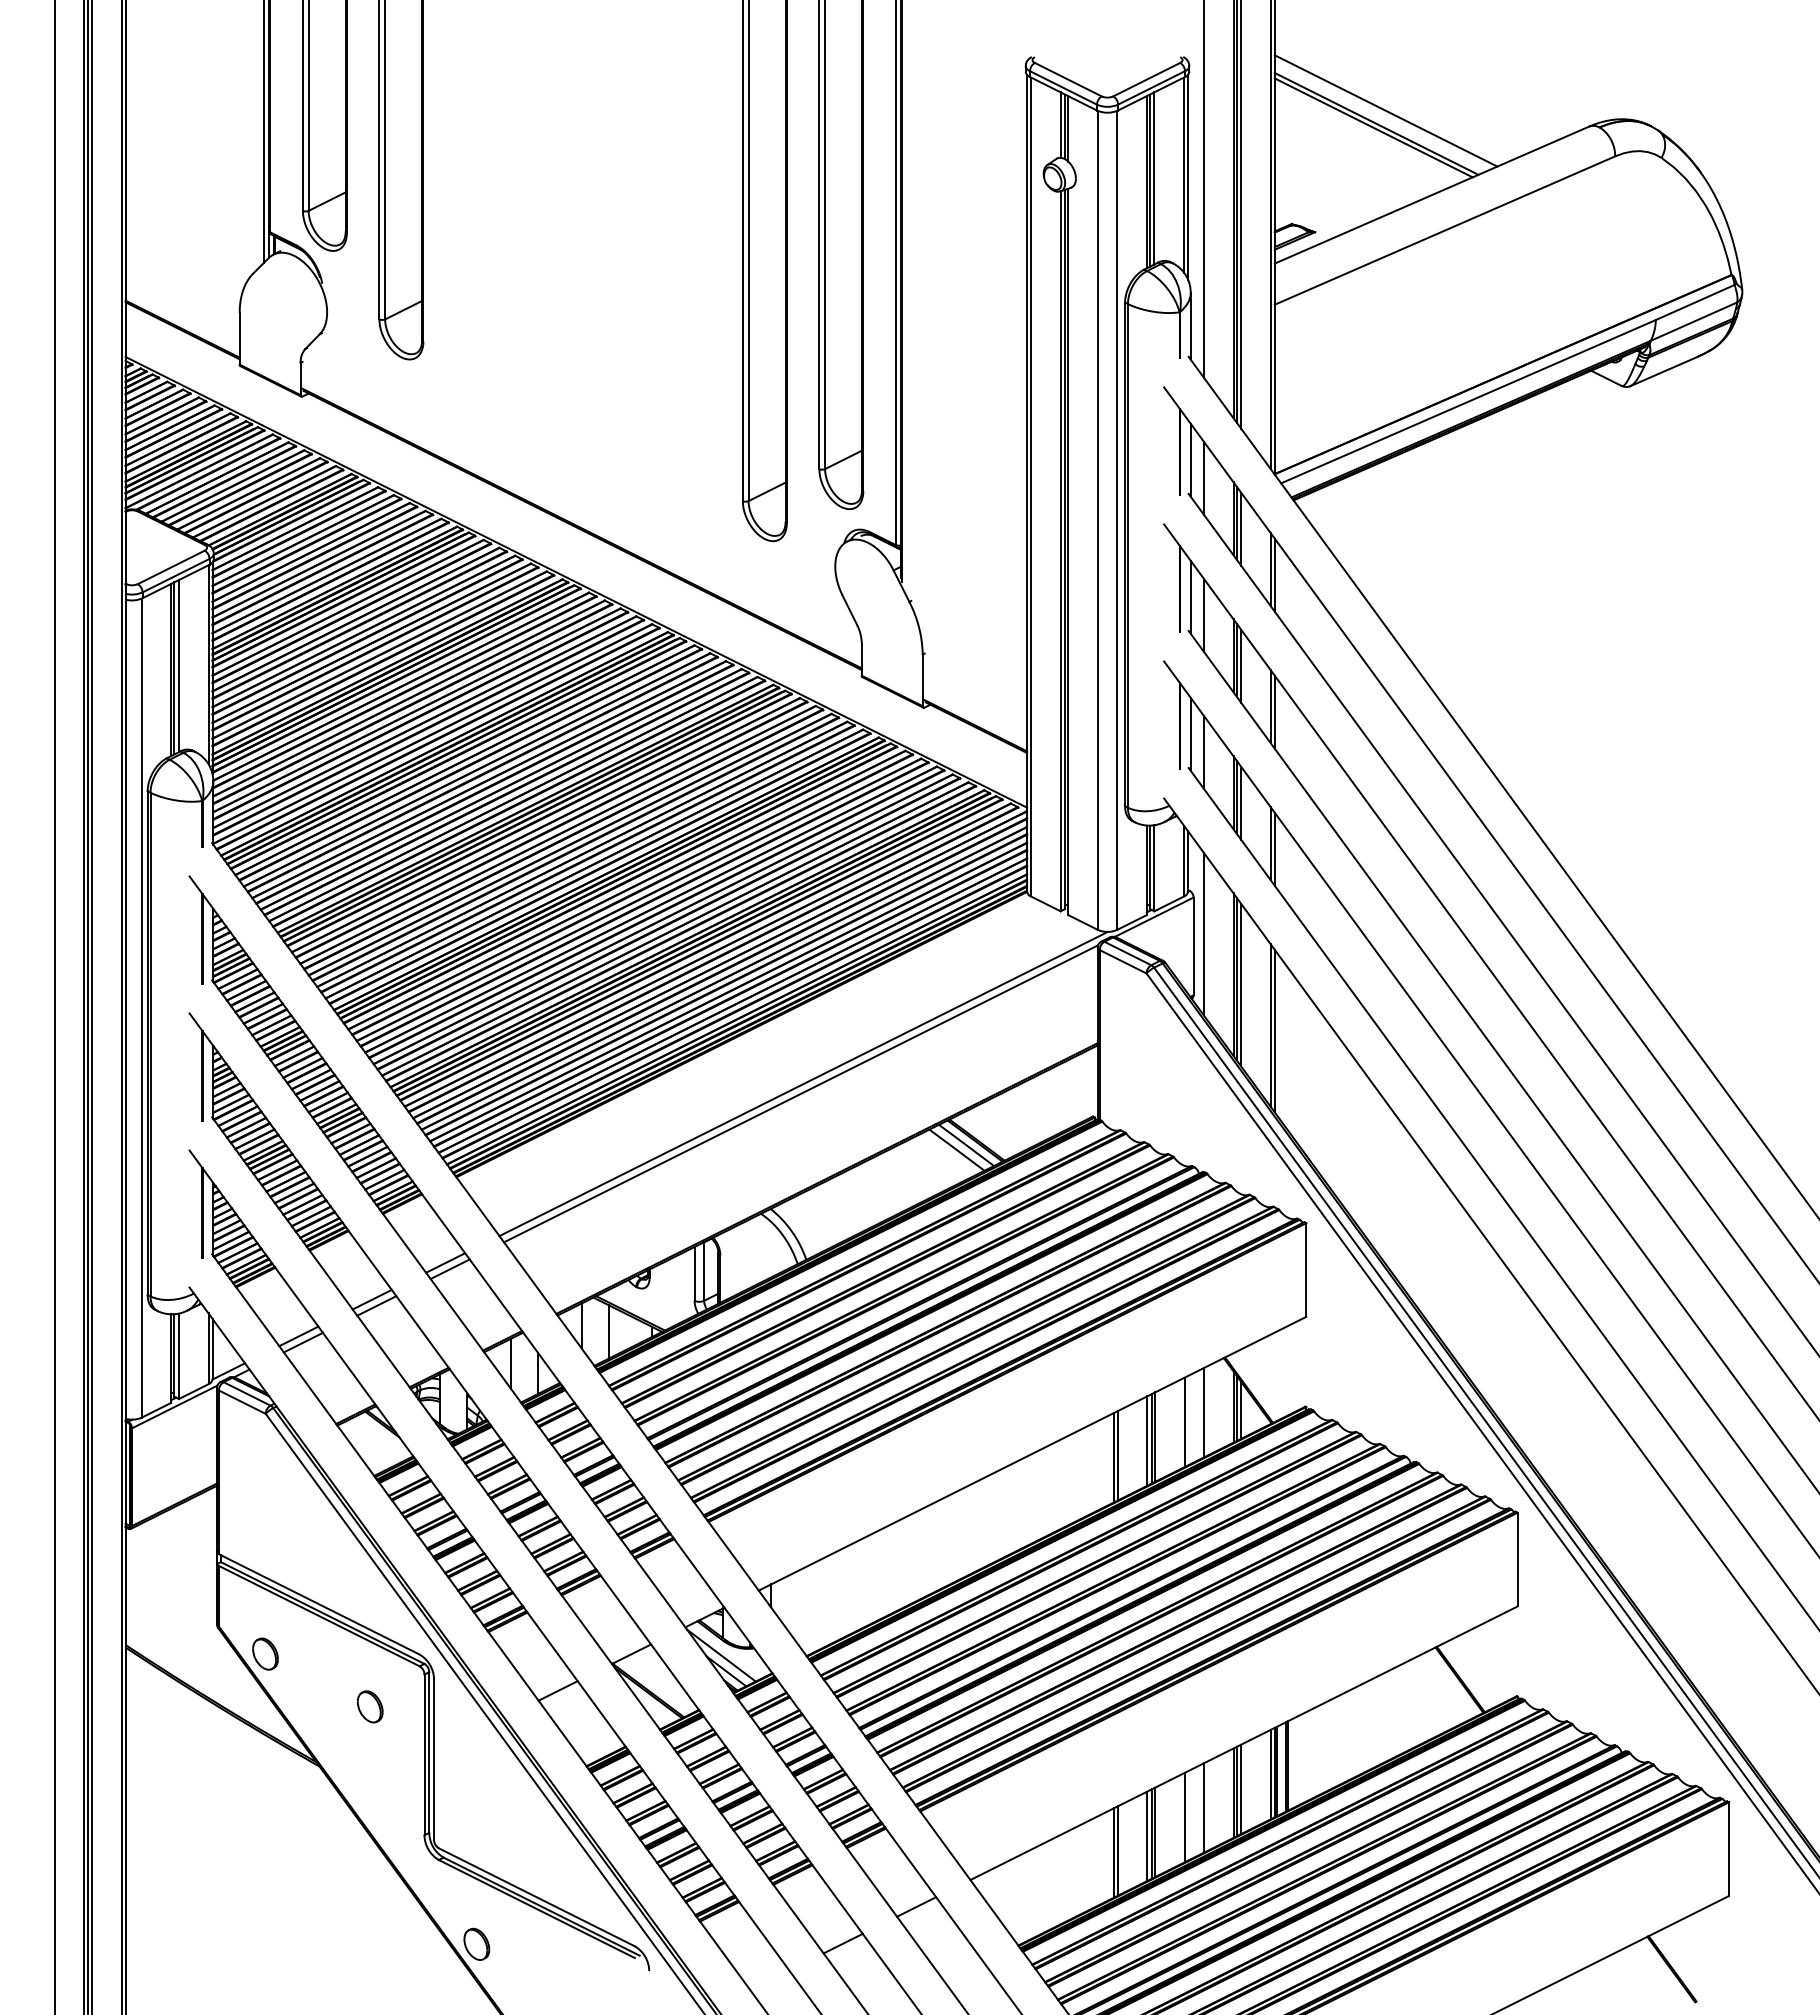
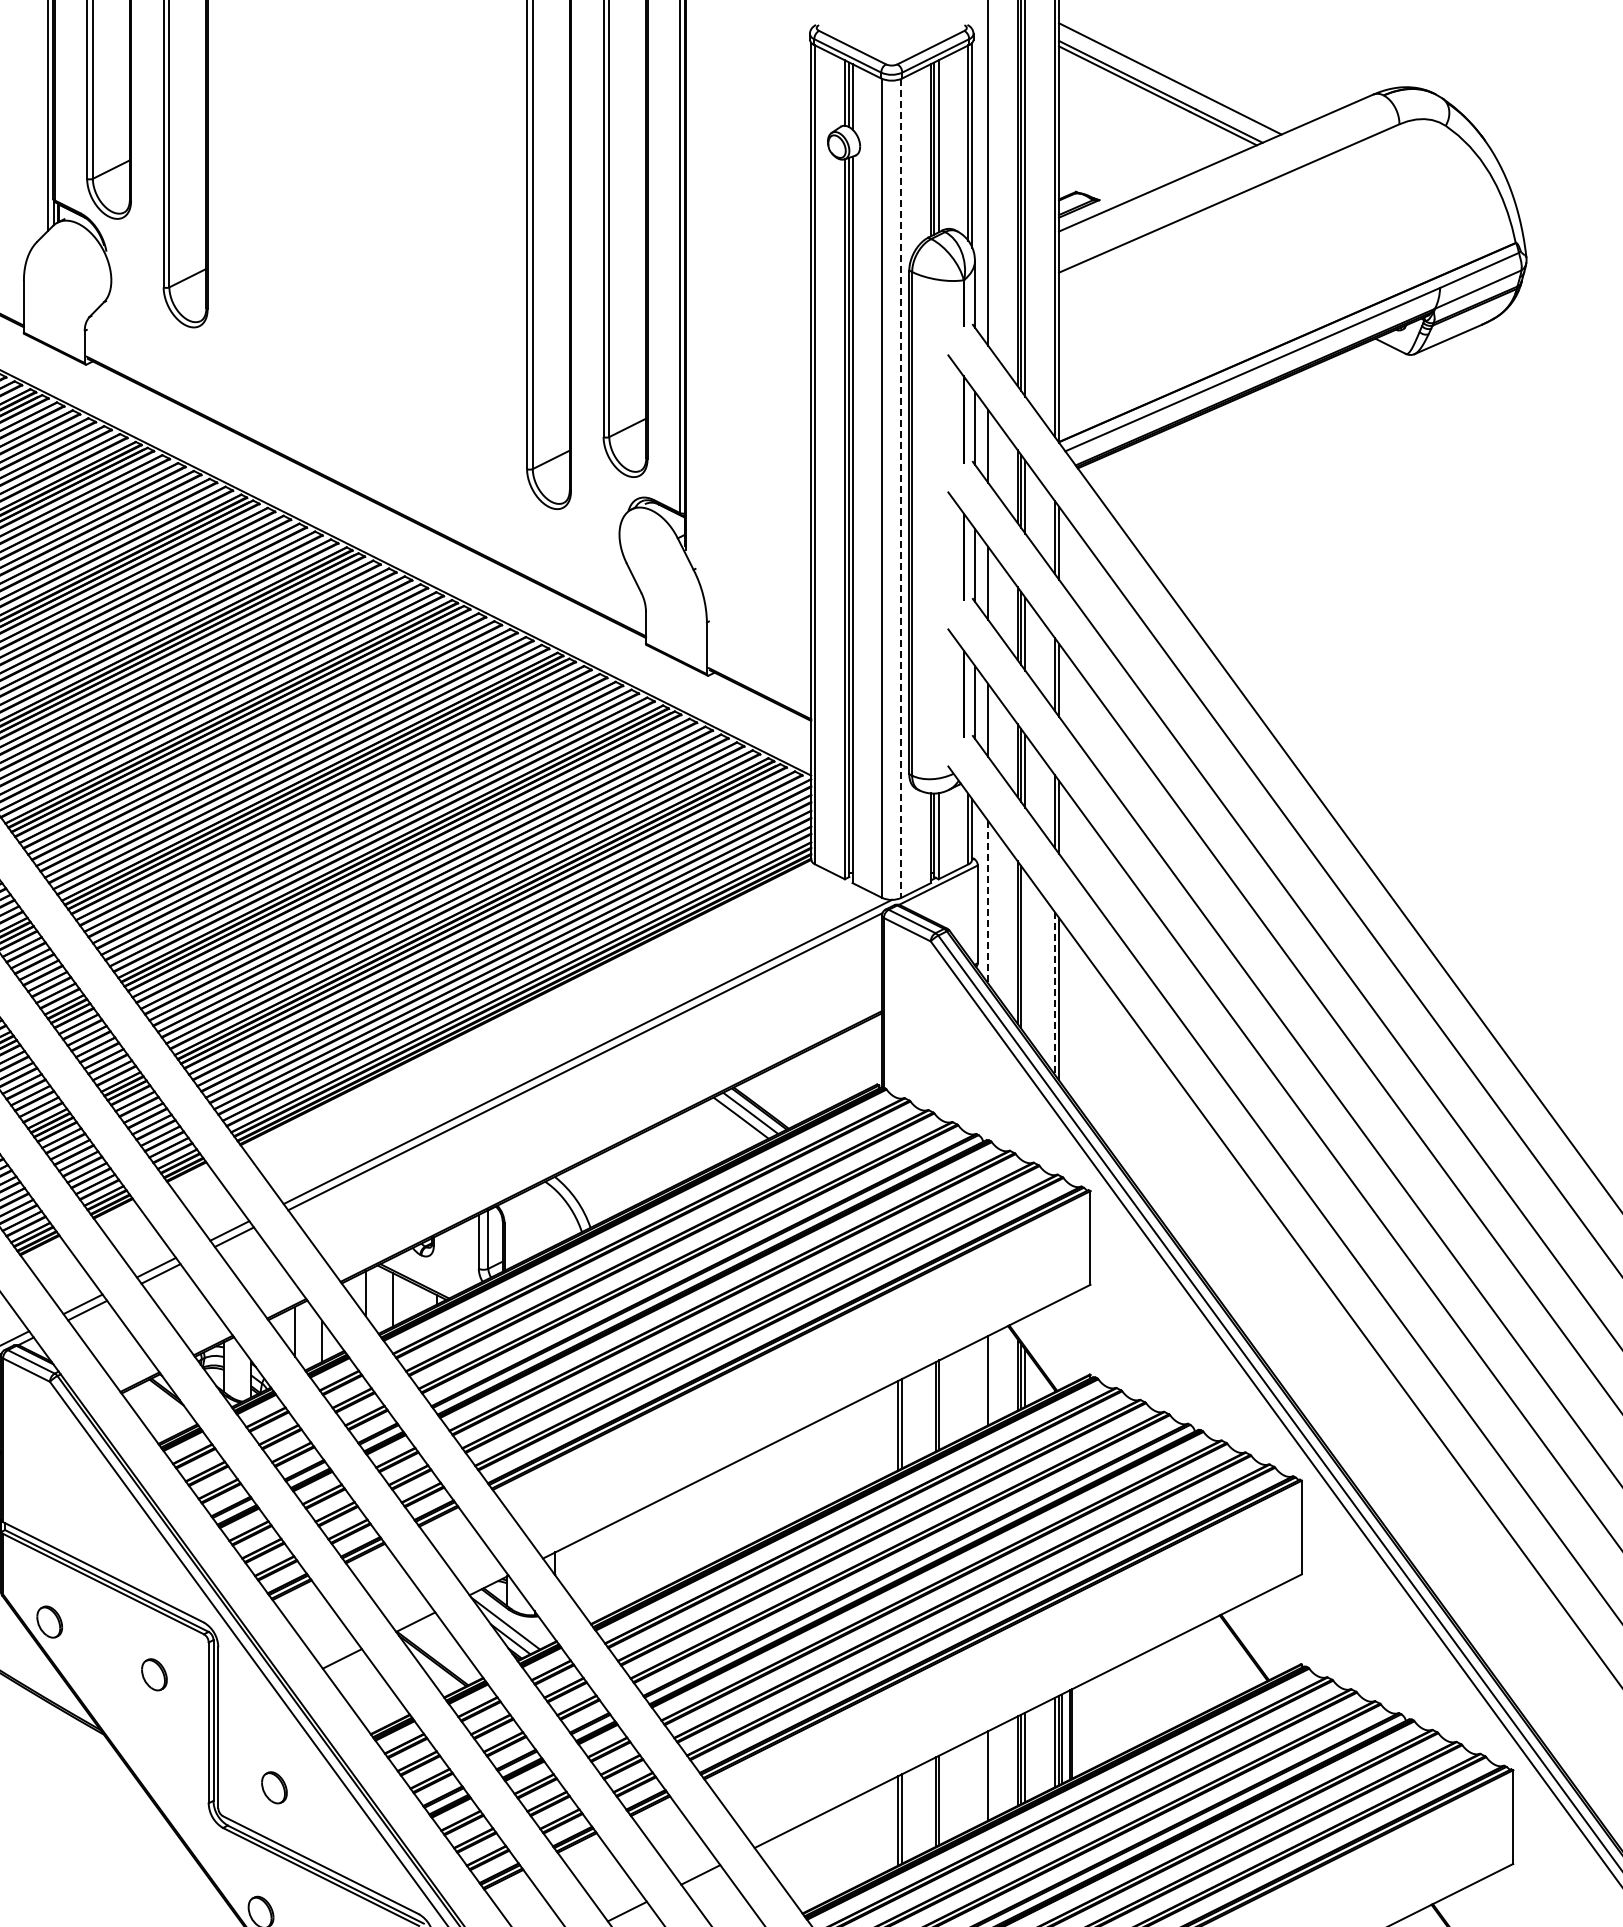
line: (1117, 520) -> (901, 488), solid -> dashed
line: (1203, 934) -> (987, 902), solid -> dashed
line: (1241, 984) -> (1025, 952), removed
line: (1270, 1026) -> (1054, 994), solid -> dashed
line: (1184, 1422) -> (968, 1390), removed
line: (1147, 1440) -> (931, 1408), removed
line: (1184, 1817) -> (968, 1785), removed
part: (490, 1819) -> (274, 1787), added
line: (1147, 1835) -> (931, 1803), removed

